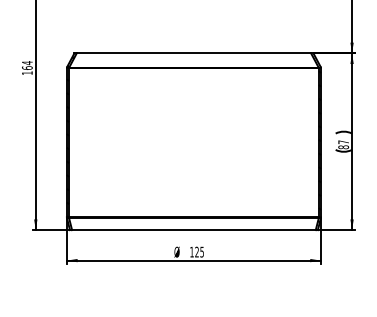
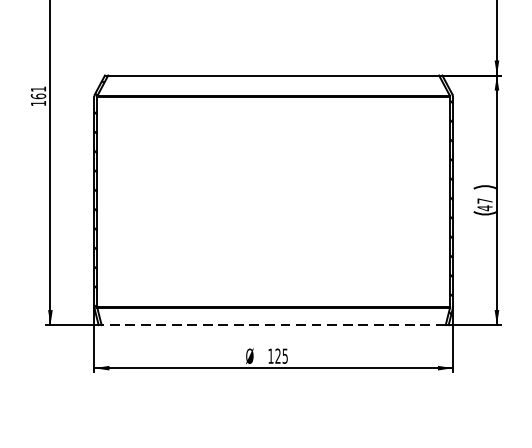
text: (27, 63) -> (38, 89), 164 -> 161
text: (343, 147) -> (484, 208), 87 -> 47
line: (193, 230) -> (273, 325), solid -> dashed

